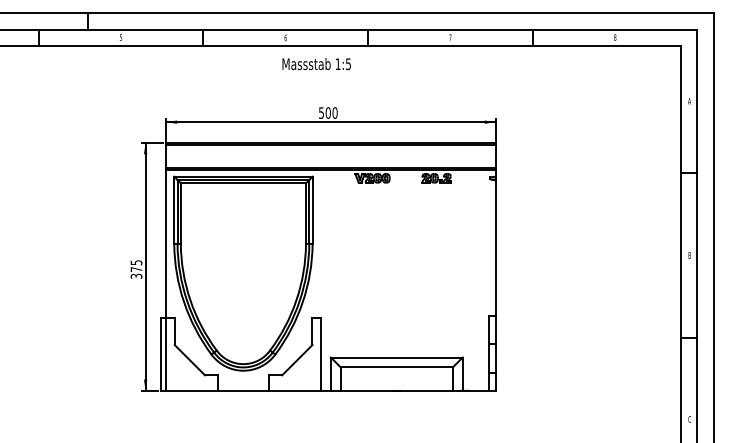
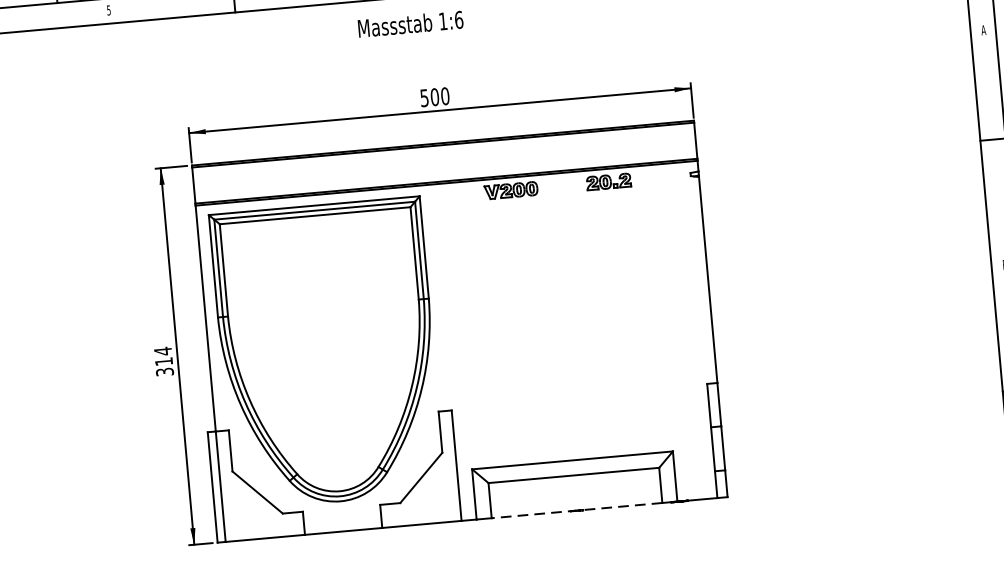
text: (348, 64) -> (459, 20), 1:5 -> 1:6
text: (136, 265) -> (163, 355), 375 -> 314
line: (396, 390) -> (576, 510), solid -> dashed

